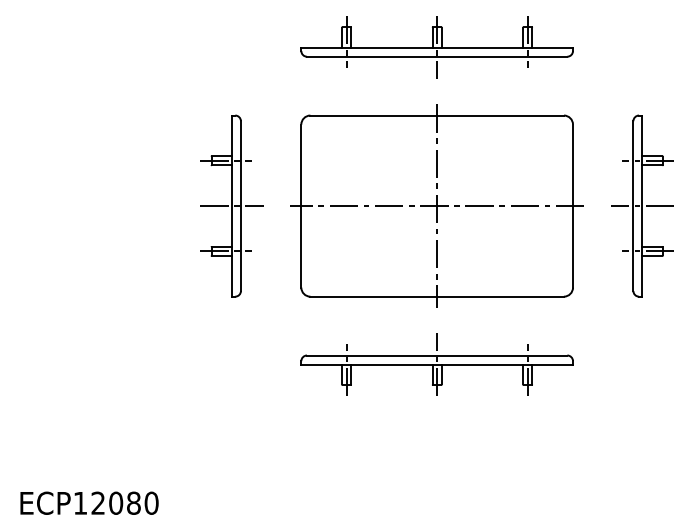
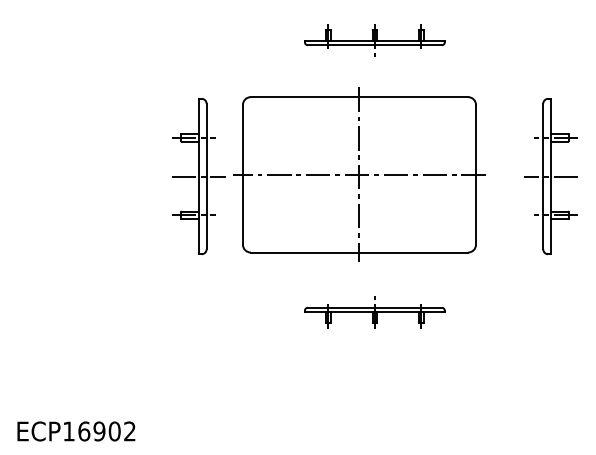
part: (436, 47) -> (374, 40), size x0.6
part: (436, 205) -> (358, 174), moved
part: (436, 364) -> (374, 312), size x0.6
text: (124, 502) -> (106, 430), ECP12080 -> ECP16902

